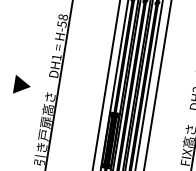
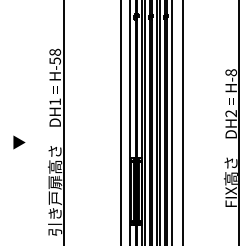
part: (22, 85) -> (19, 142), size x0.6

